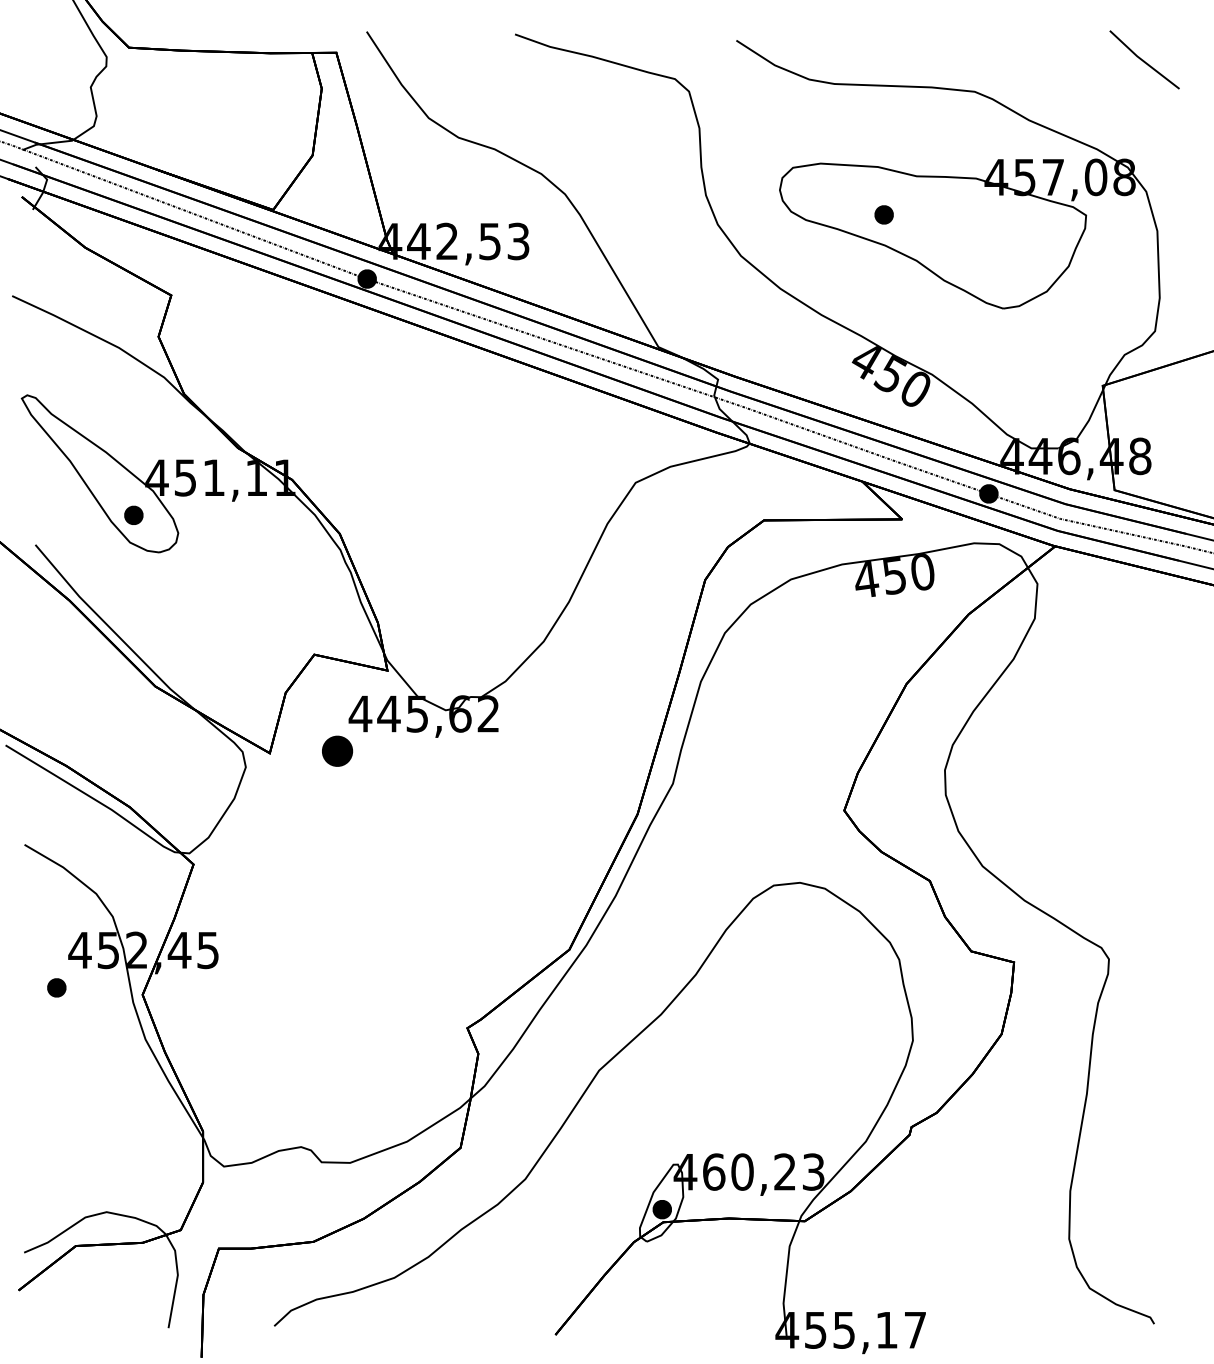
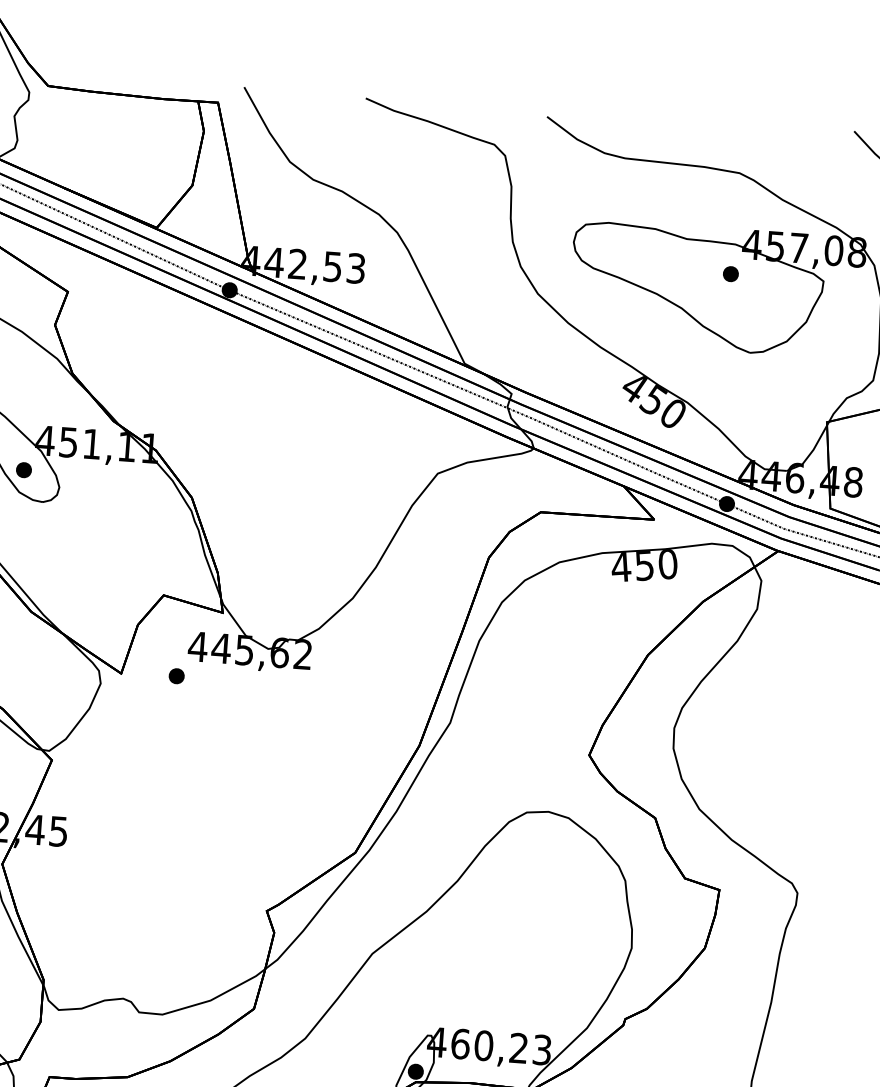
part: (883, 214) -> (730, 273), moved
part: (336, 751) -> (176, 676), size x0.62

